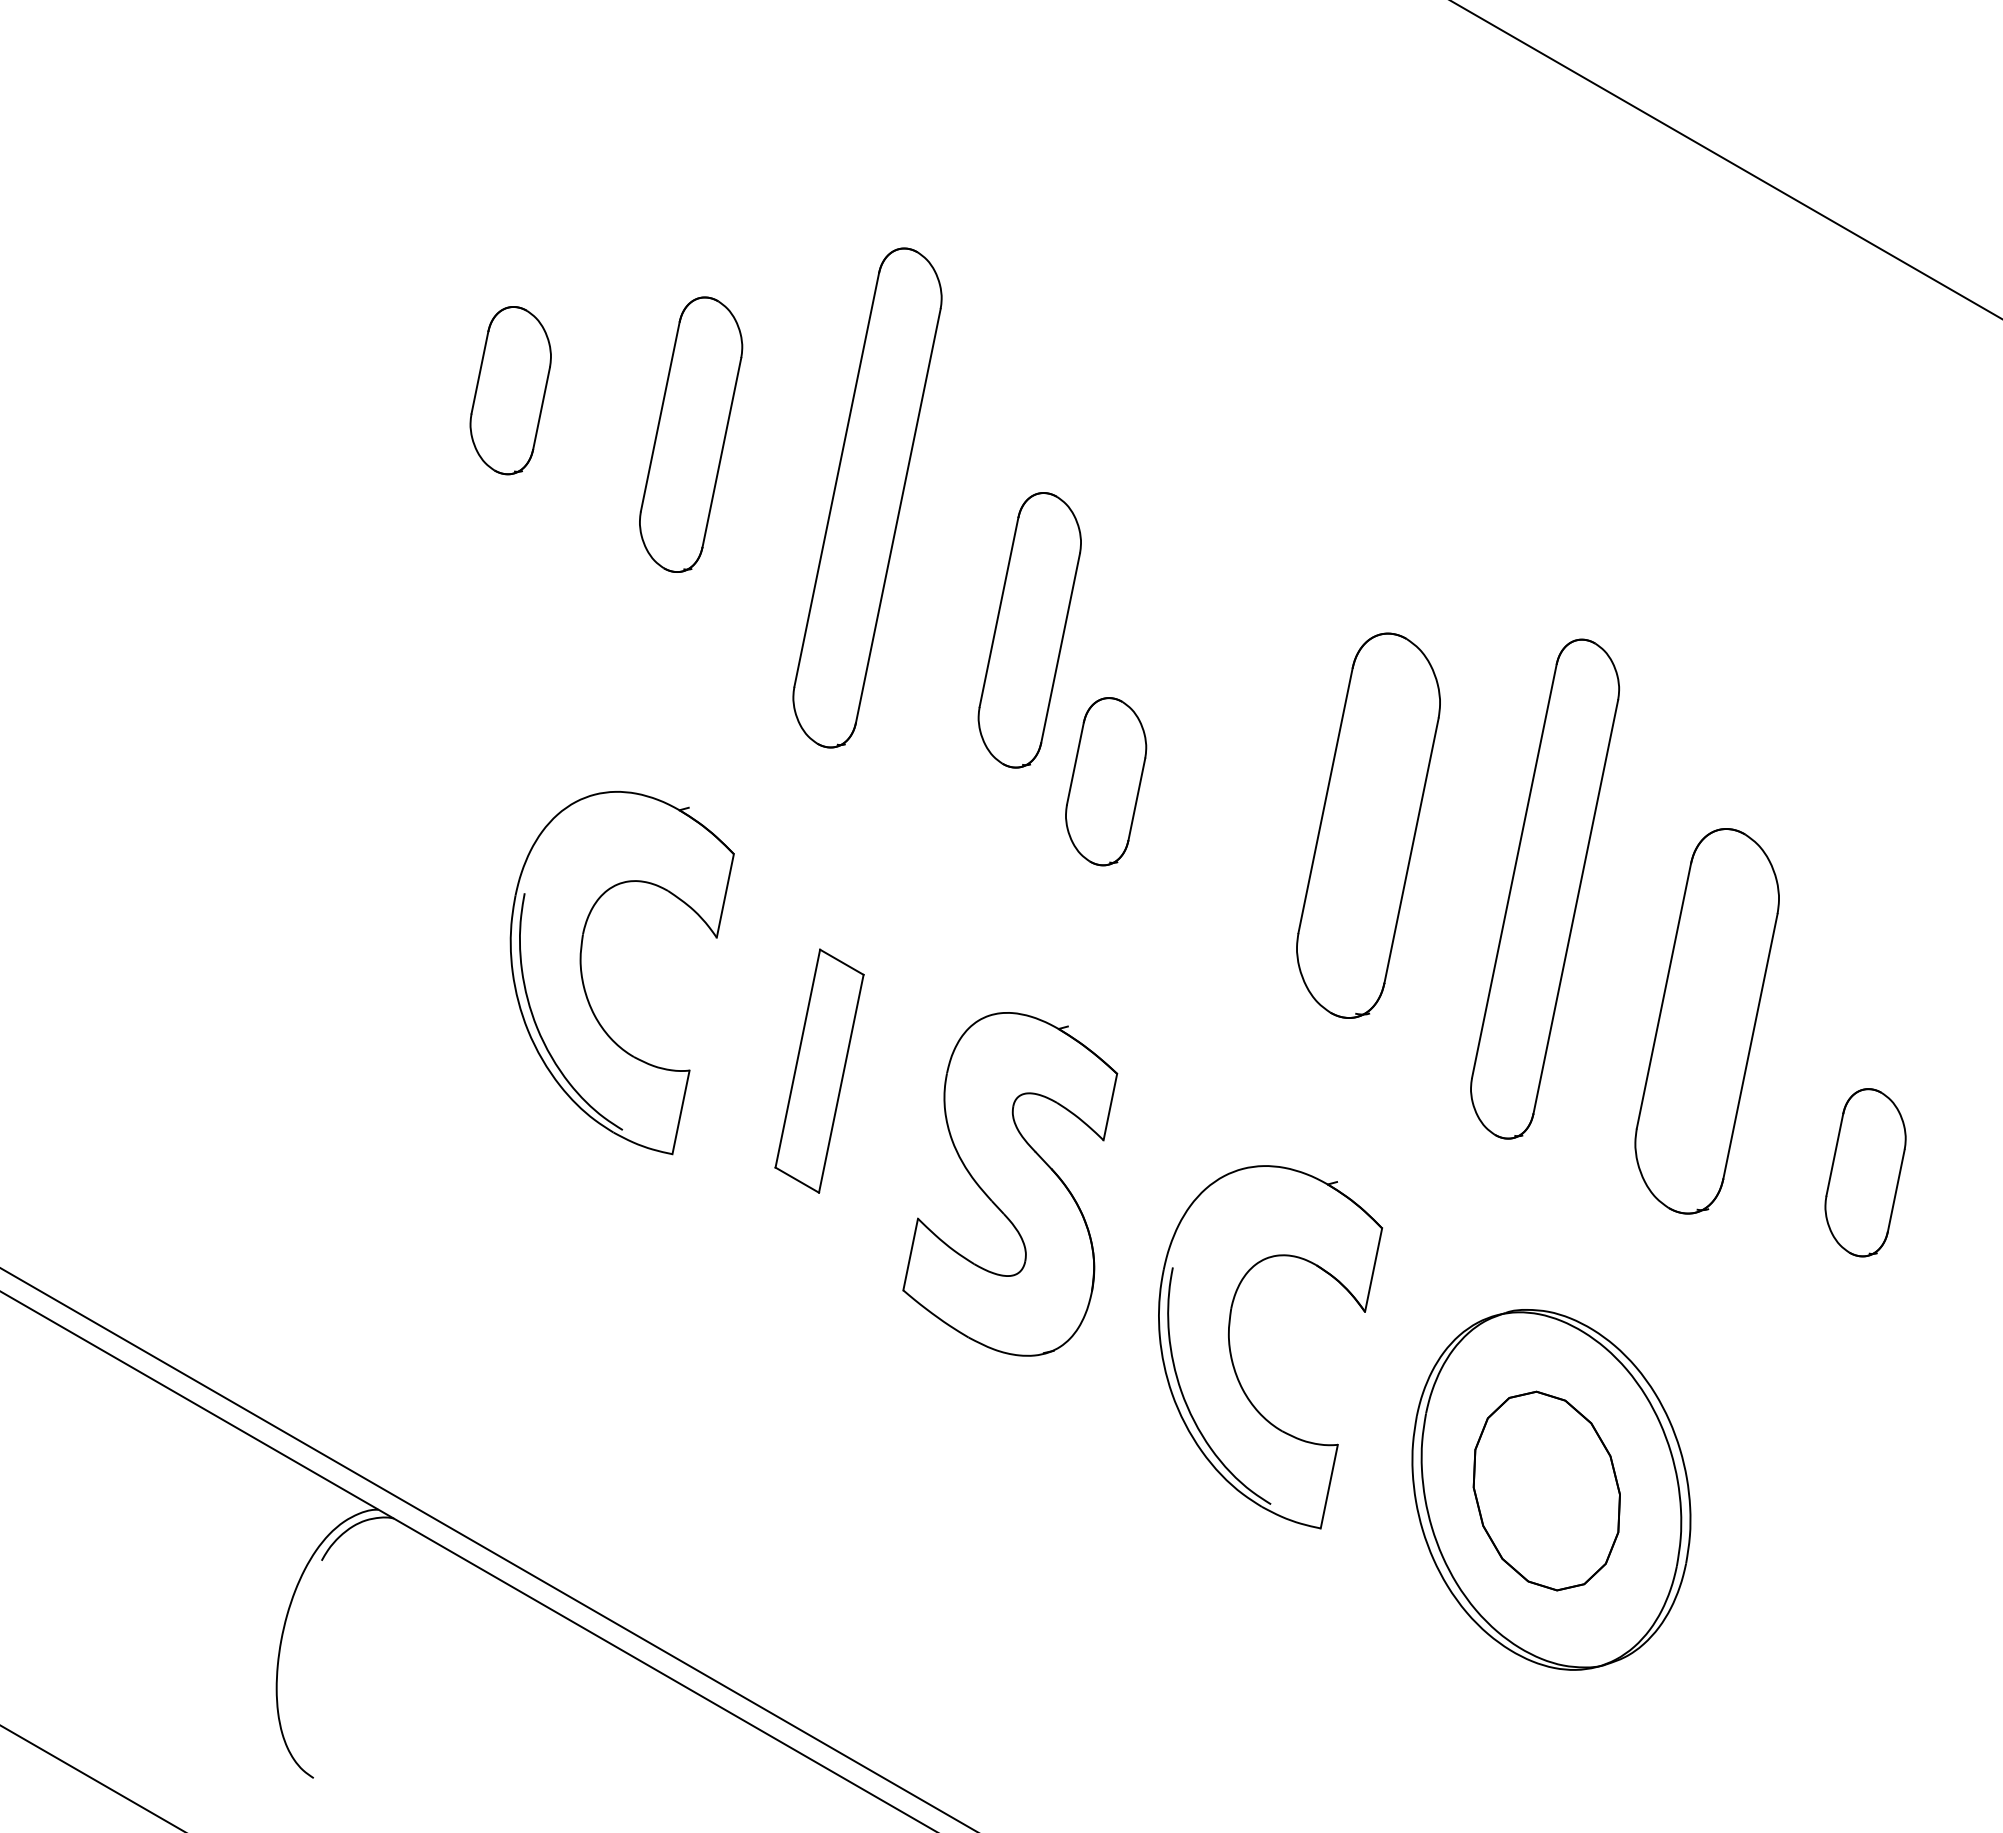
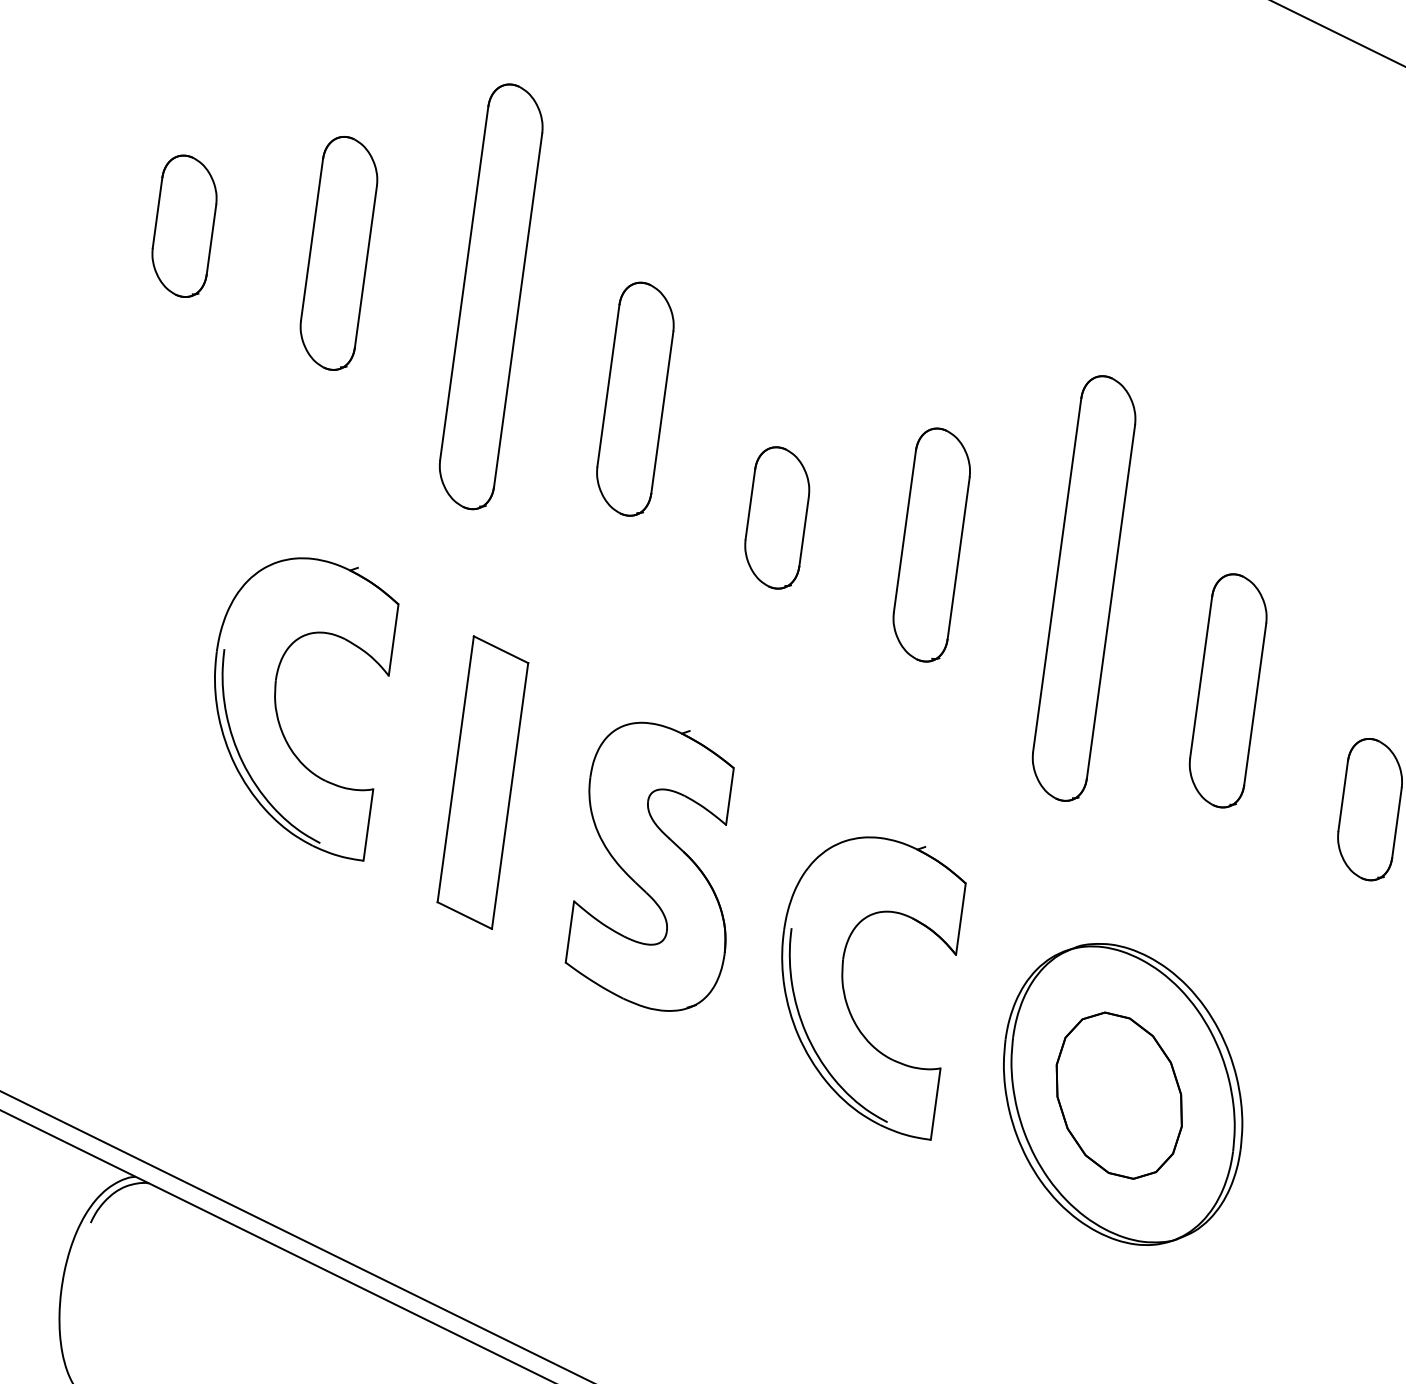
part: (1106, 781) -> (777, 517), moved
part: (1368, 825) -> (931, 544), size x0.71
part: (1707, 1021) -> (1228, 690), size x0.71
part: (819, 1070) -> (482, 781), size x1.43

